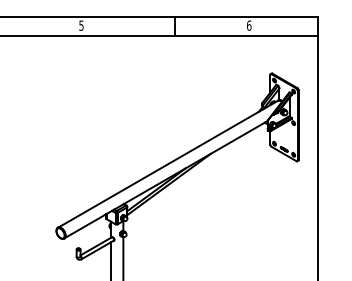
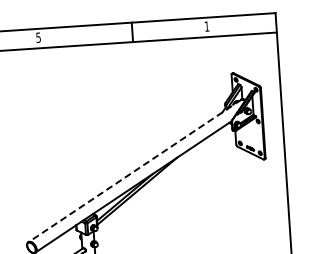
text: (249, 25) -> (207, 26), 6 -> 1
line: (168, 164) -> (135, 171), solid -> dashed

